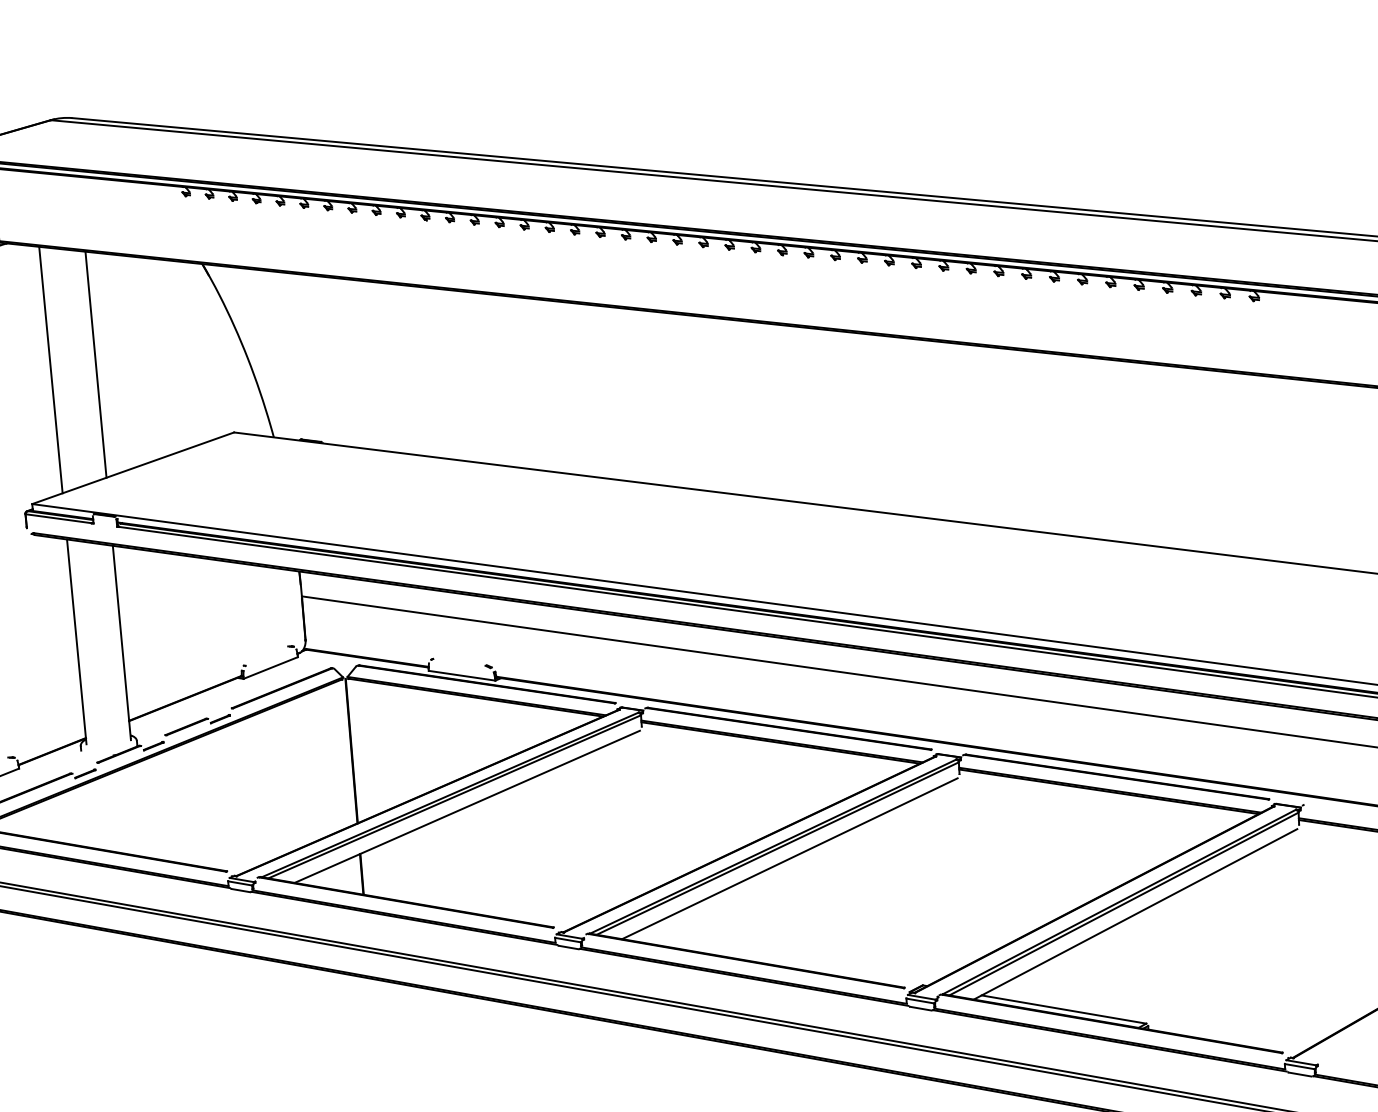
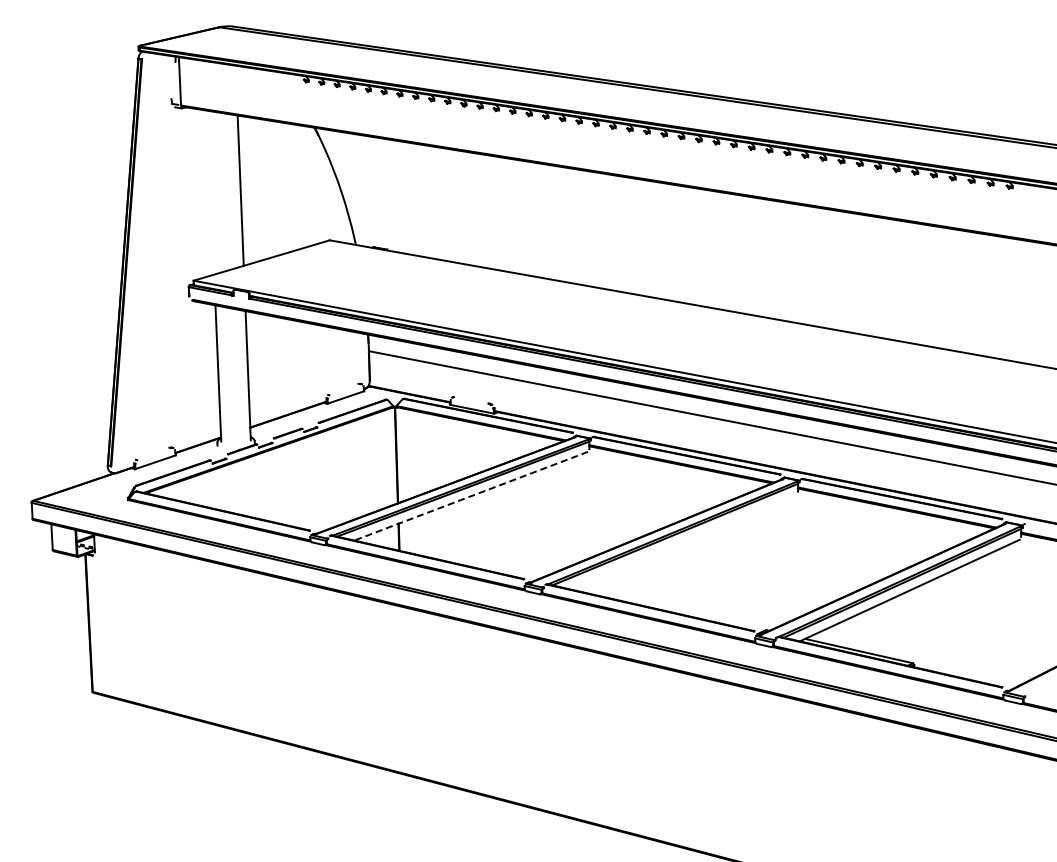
line: (50, 369) -> (210, 192), removed
line: (466, 807) -> (470, 496), solid -> dashed
line: (789, 858) -> (682, 541), removed

